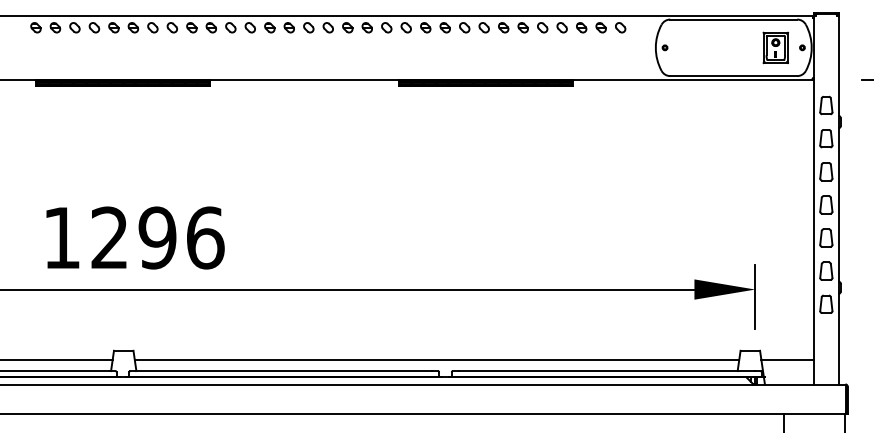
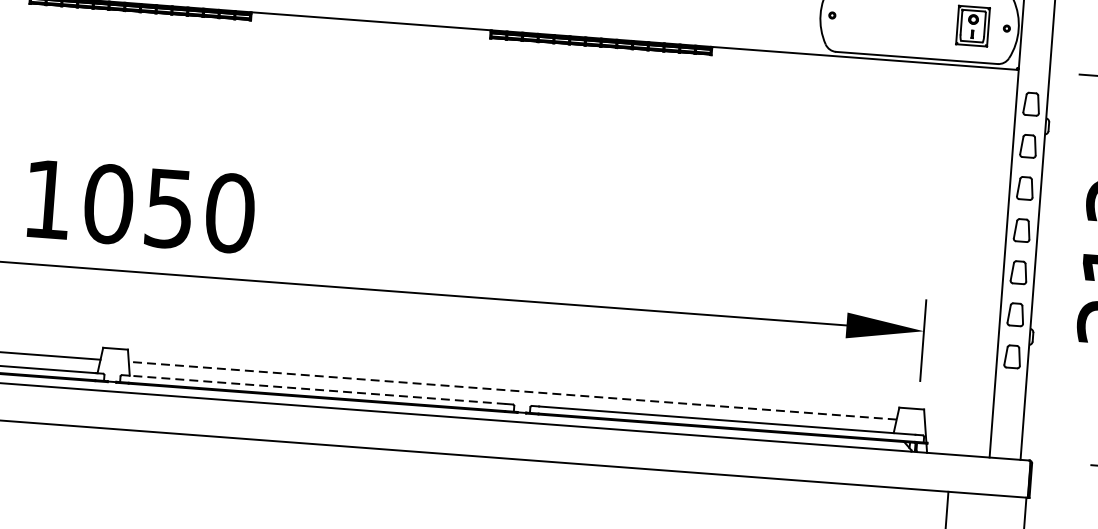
text: (157, 237) -> (169, 208), 1296 -> 1050
line: (436, 360) -> (512, 390), solid -> dashed
line: (787, 360) -> (958, 424), removed
line: (283, 371) -> (316, 390), solid -> dashed

